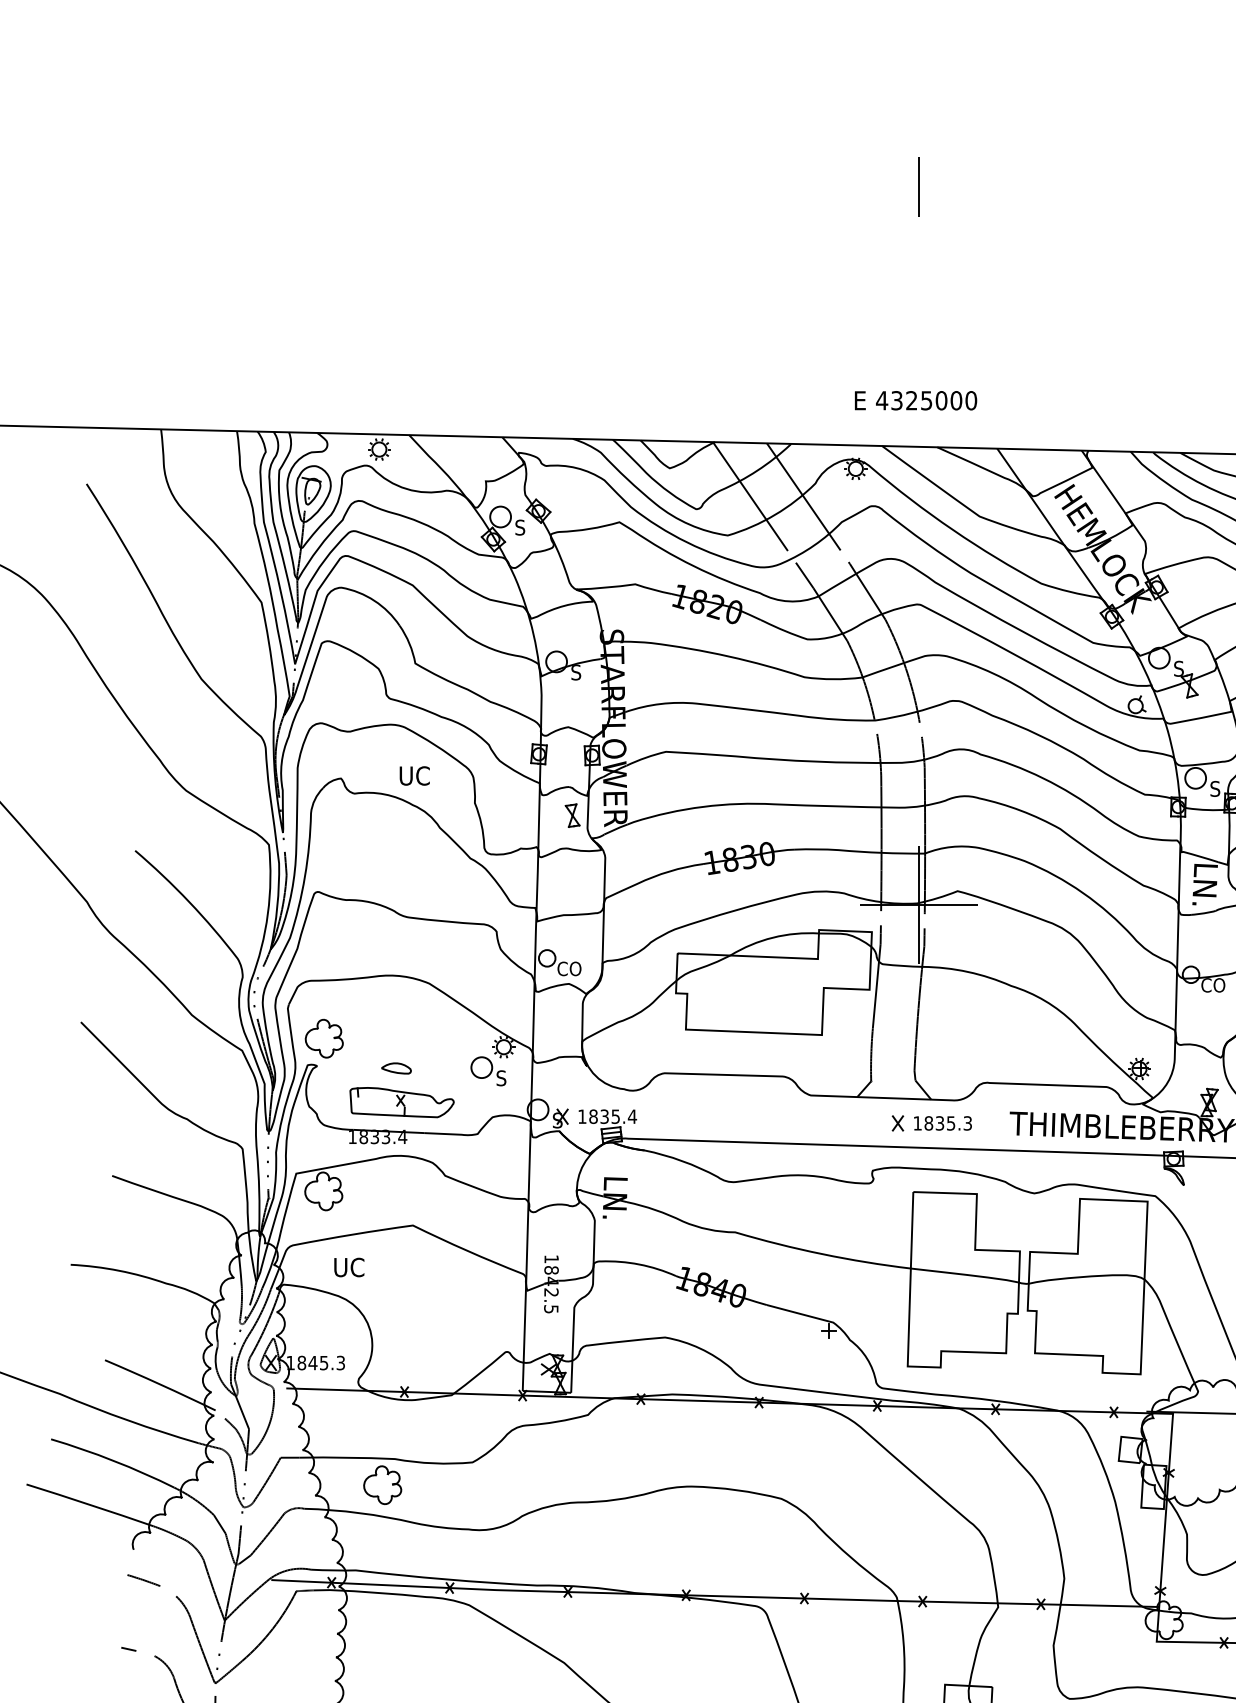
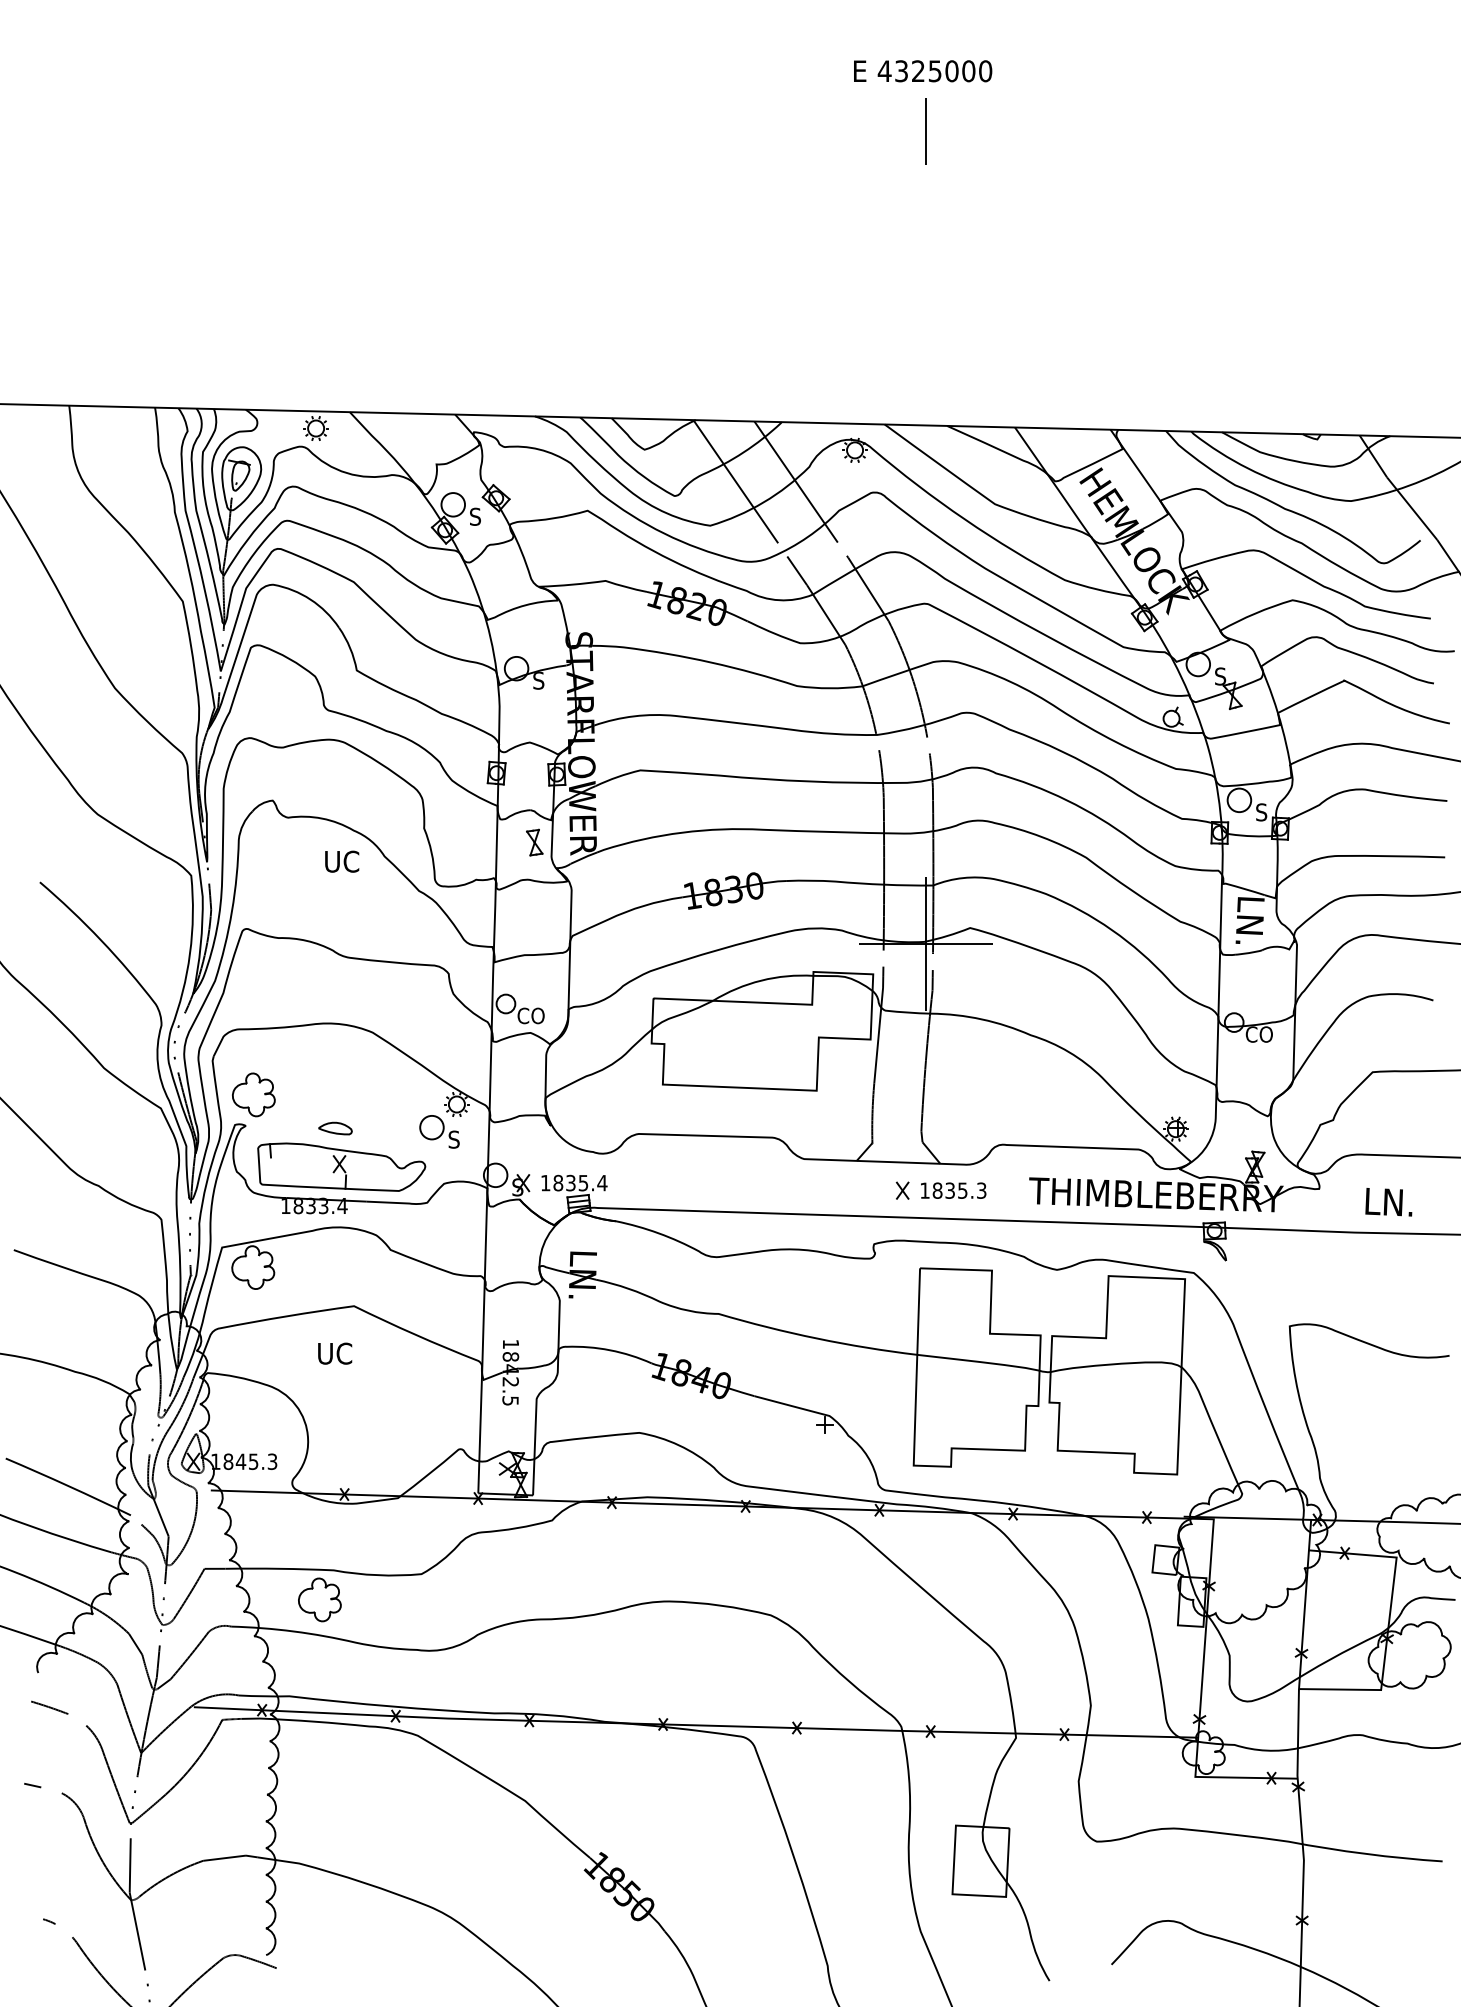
text: (916, 400) -> (923, 71), moved
text: (415, 775) -> (342, 861), moved
part: (401, 1102) -> (341, 1166), size x1.43
text: (349, 1267) -> (335, 1353), moved

